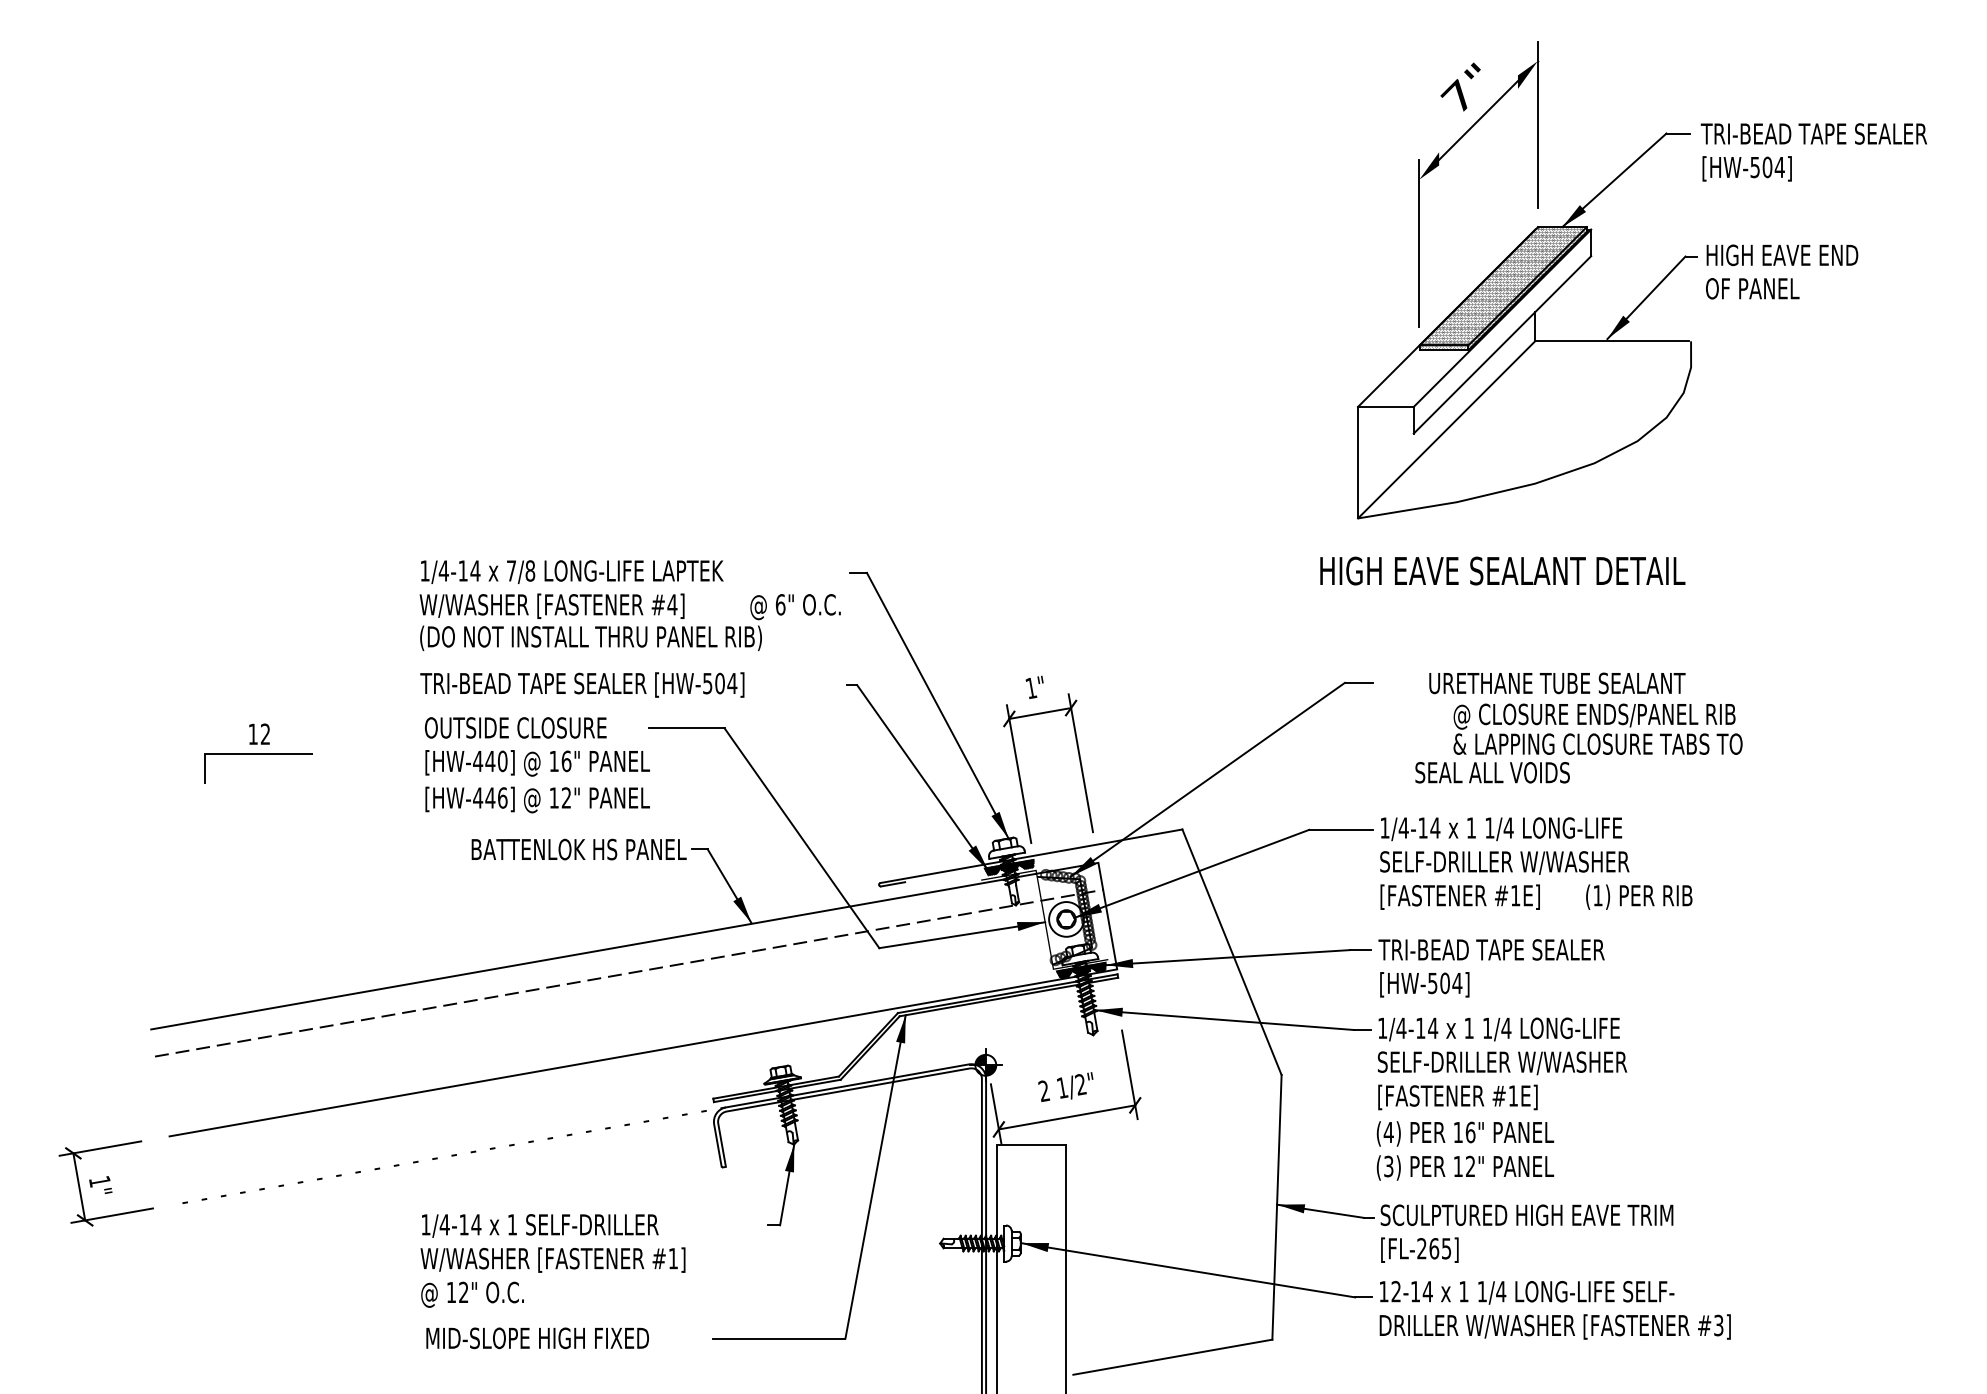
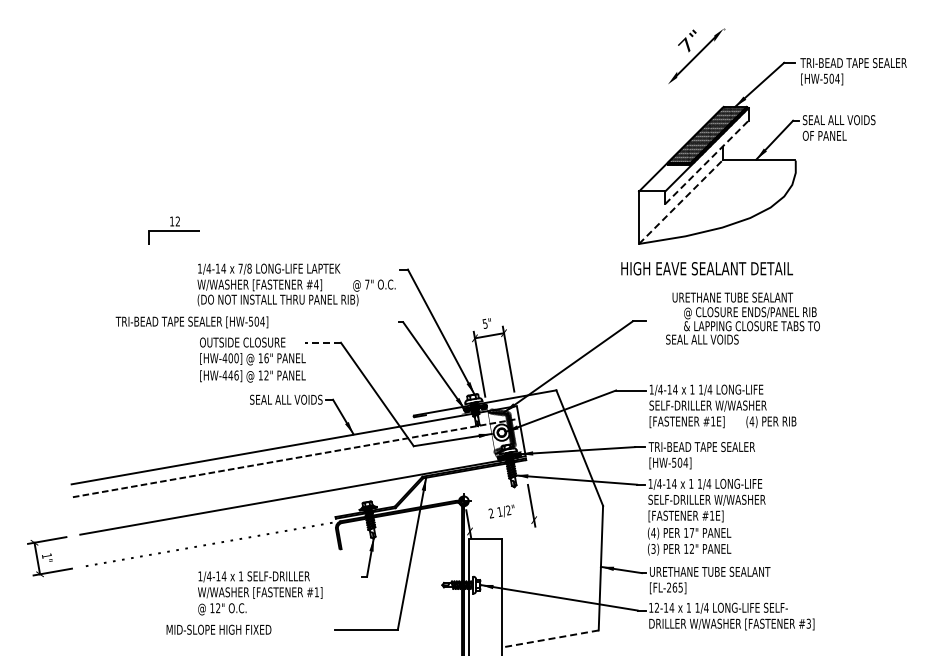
line: (1537, 124) -> (723, 58), removed
line: (1418, 243) -> (667, 114), removed
text: (1781, 256) -> (838, 120), HIGH EAVE END -> SEAL ALL VOIDS
line: (1503, 343) -> (707, 161), solid -> dashed
line: (1448, 428) -> (681, 201), solid -> dashed
text: (781, 604) -> (367, 284), 6" -> 7"
text: (581, 685) -> (191, 322), moved
text: (1029, 687) -> (484, 323), 1" -> 5"
line: (687, 727) -> (323, 342), solid -> dashed
text: (1577, 727) -> (742, 318), moved
part: (256, 753) -> (173, 230), moved
text: (489, 761) -> (230, 358), [HW-440] -> [HW-400]
text: (579, 848) -> (272, 399), BATTENLOK HS PANEL -> SEAL ALL VOIDS
text: (1597, 895) -> (751, 421), (1) -> (4)
line: (1067, 1116) -> (502, 525), removed
text: (1469, 1131) -> (691, 532), 16" -> 17"
text: (1526, 1214) -> (718, 571), SCULPTURED HIGH EAVE TRIM -> URETHANE TUBE SEALANT
text: (536, 1337) -> (218, 629), moved
line: (1172, 1356) -> (551, 638), solid -> dashed

